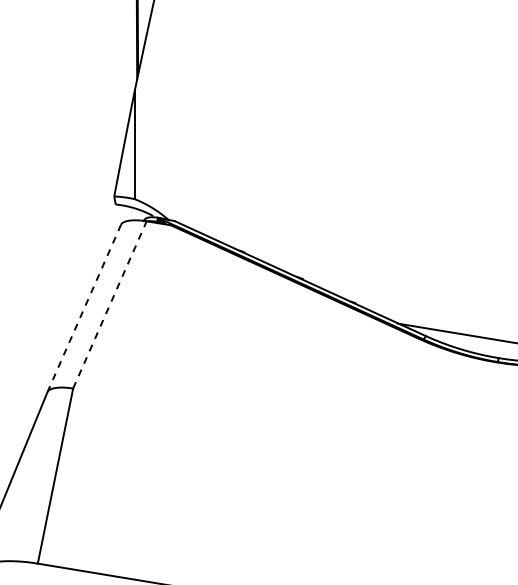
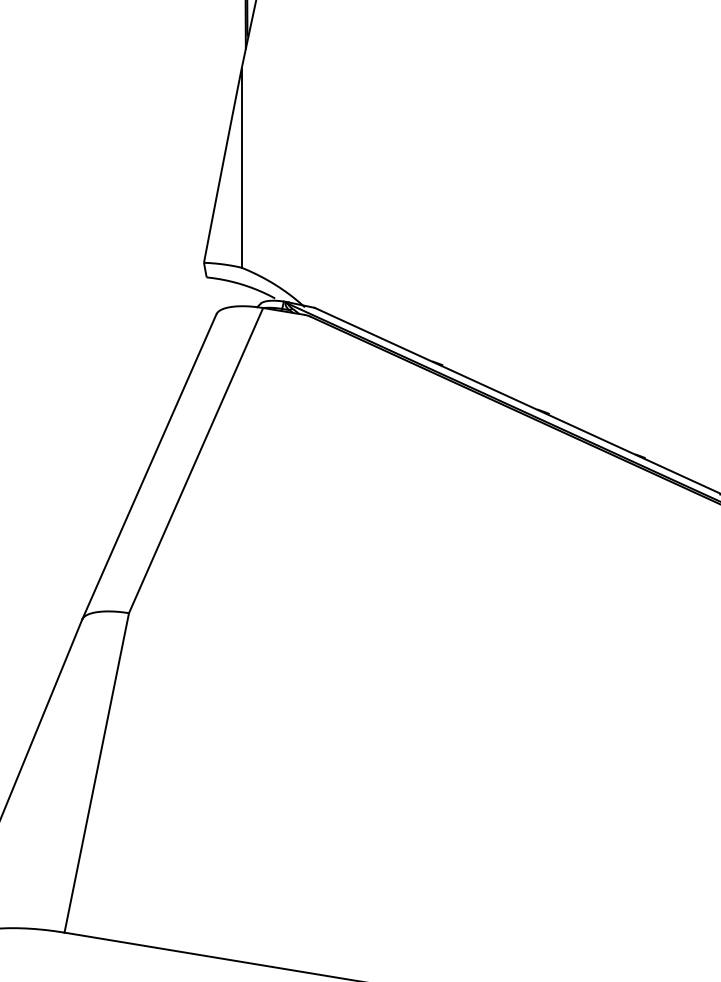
line: (110, 304) -> (197, 459), dashed -> solid
line: (84, 308) -> (149, 467), dashed -> solid

